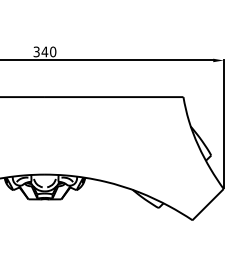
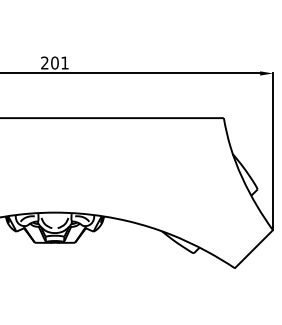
text: (44, 51) -> (54, 62), 340 -> 201

